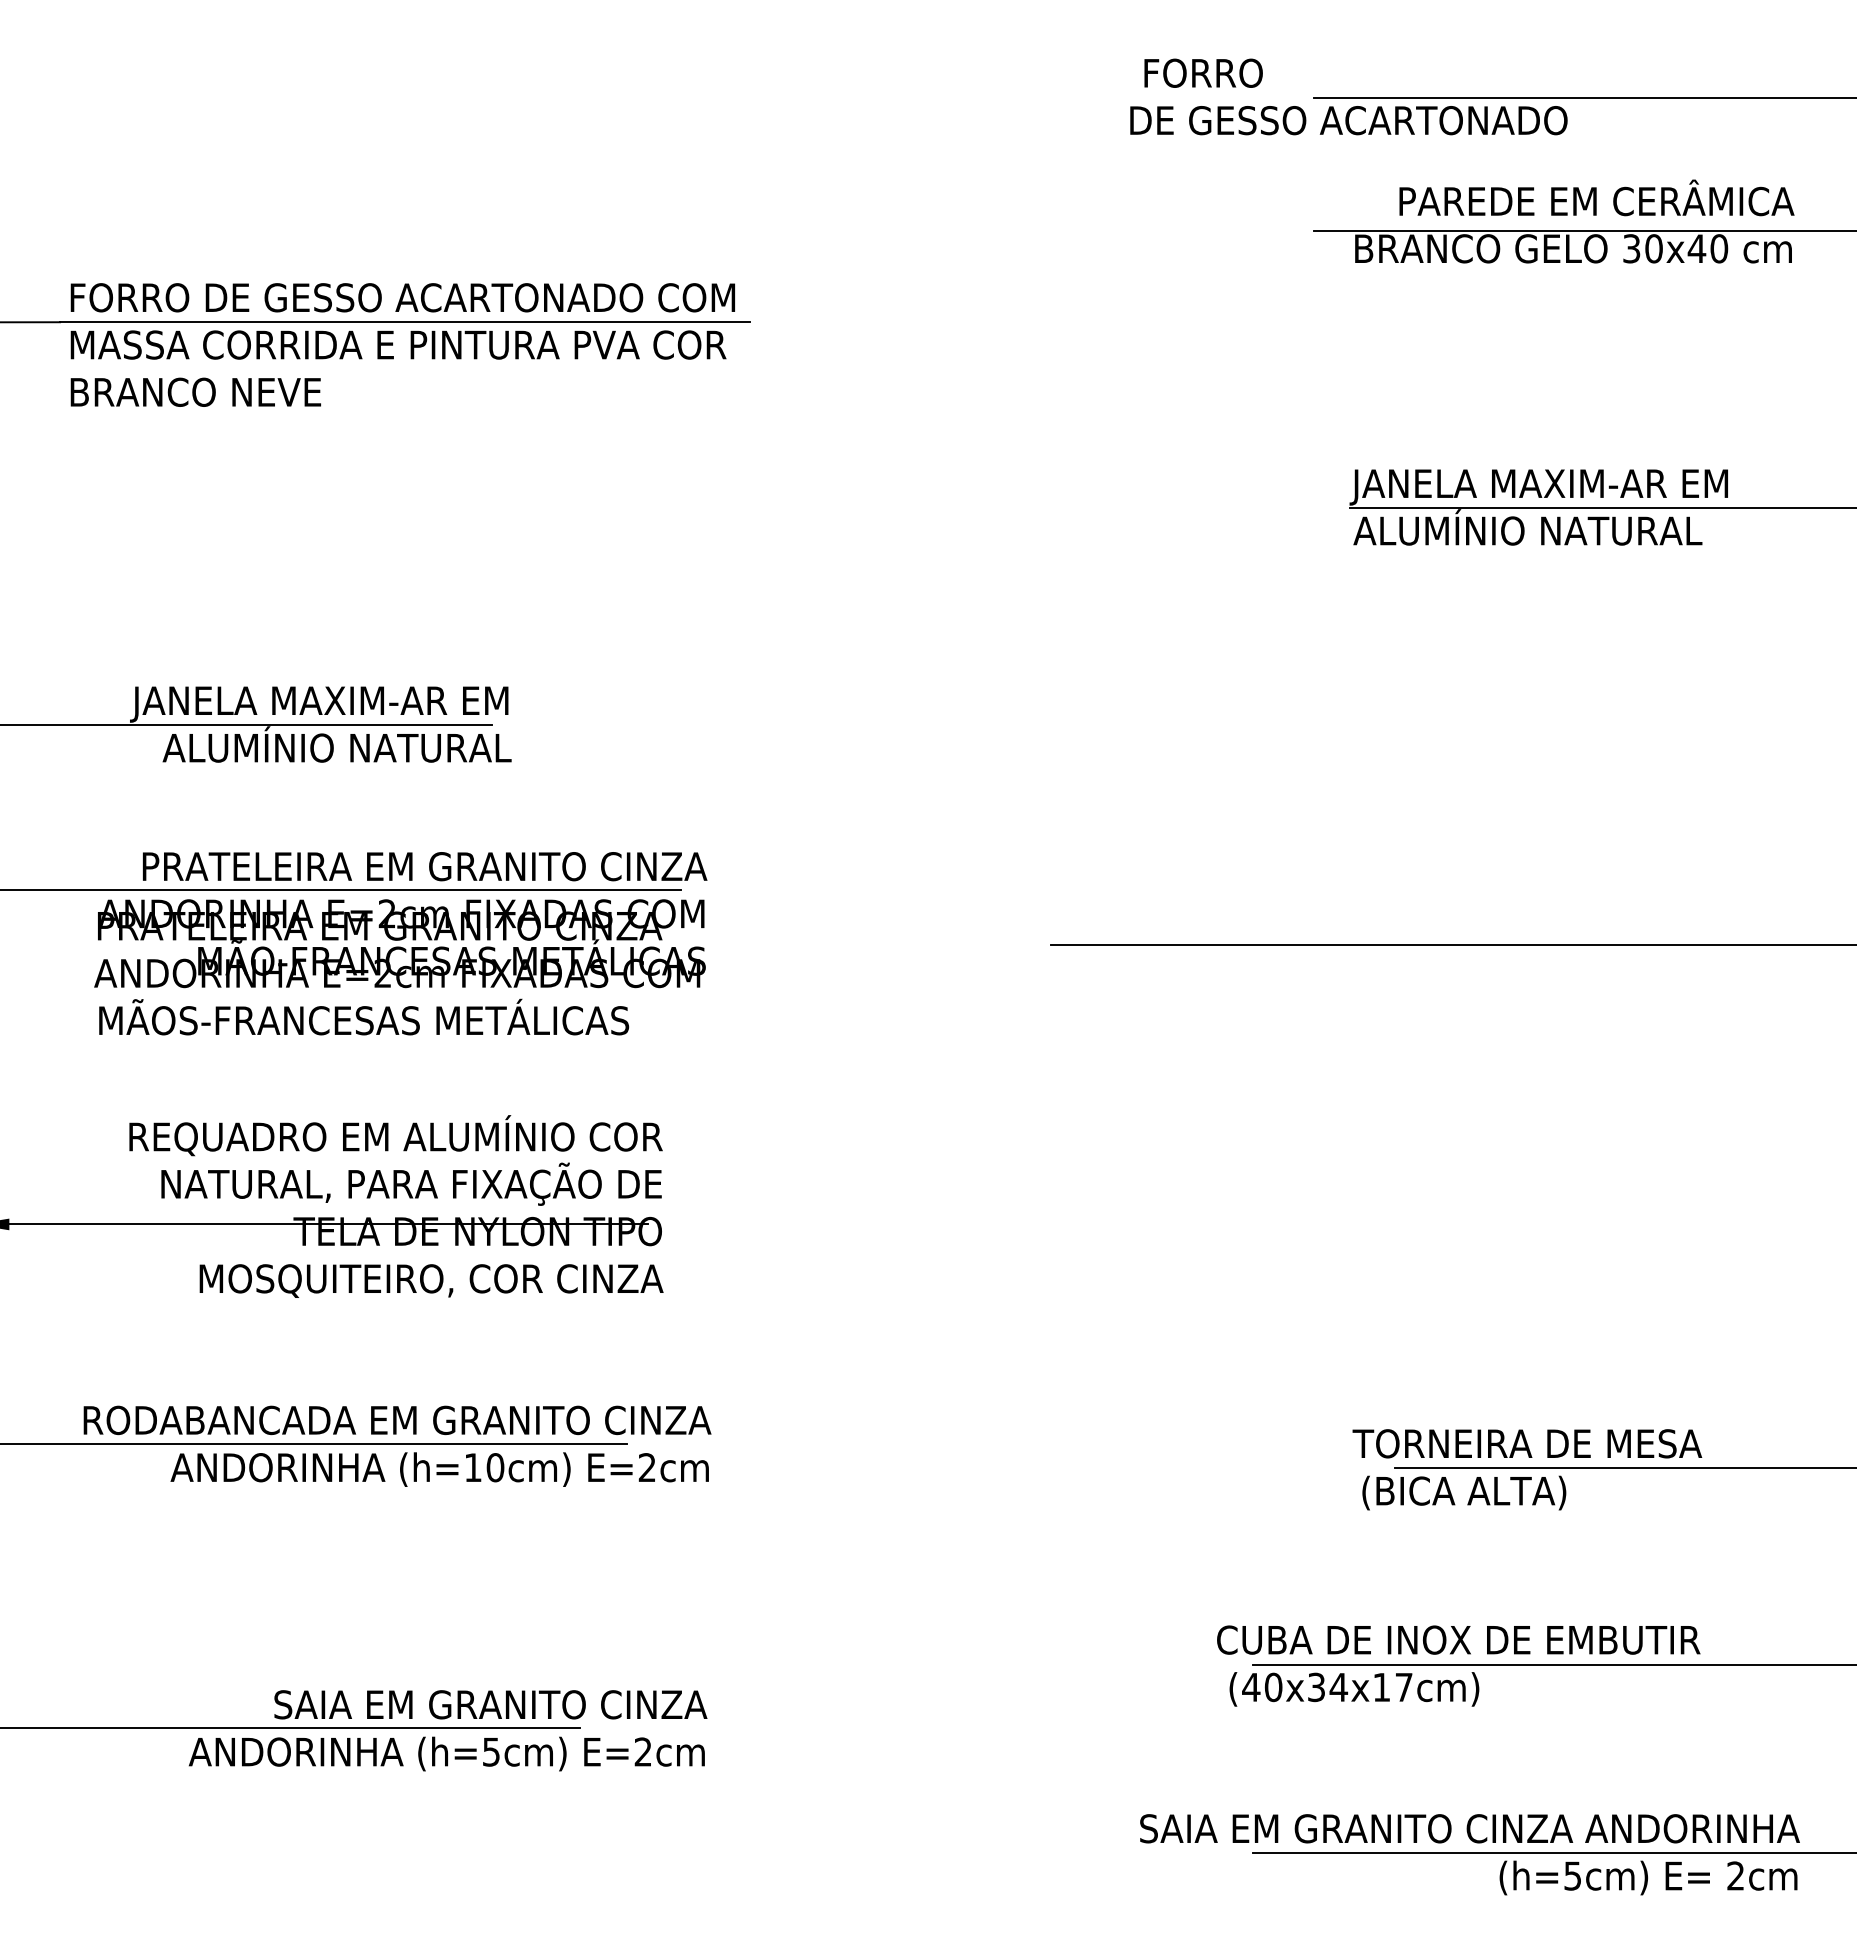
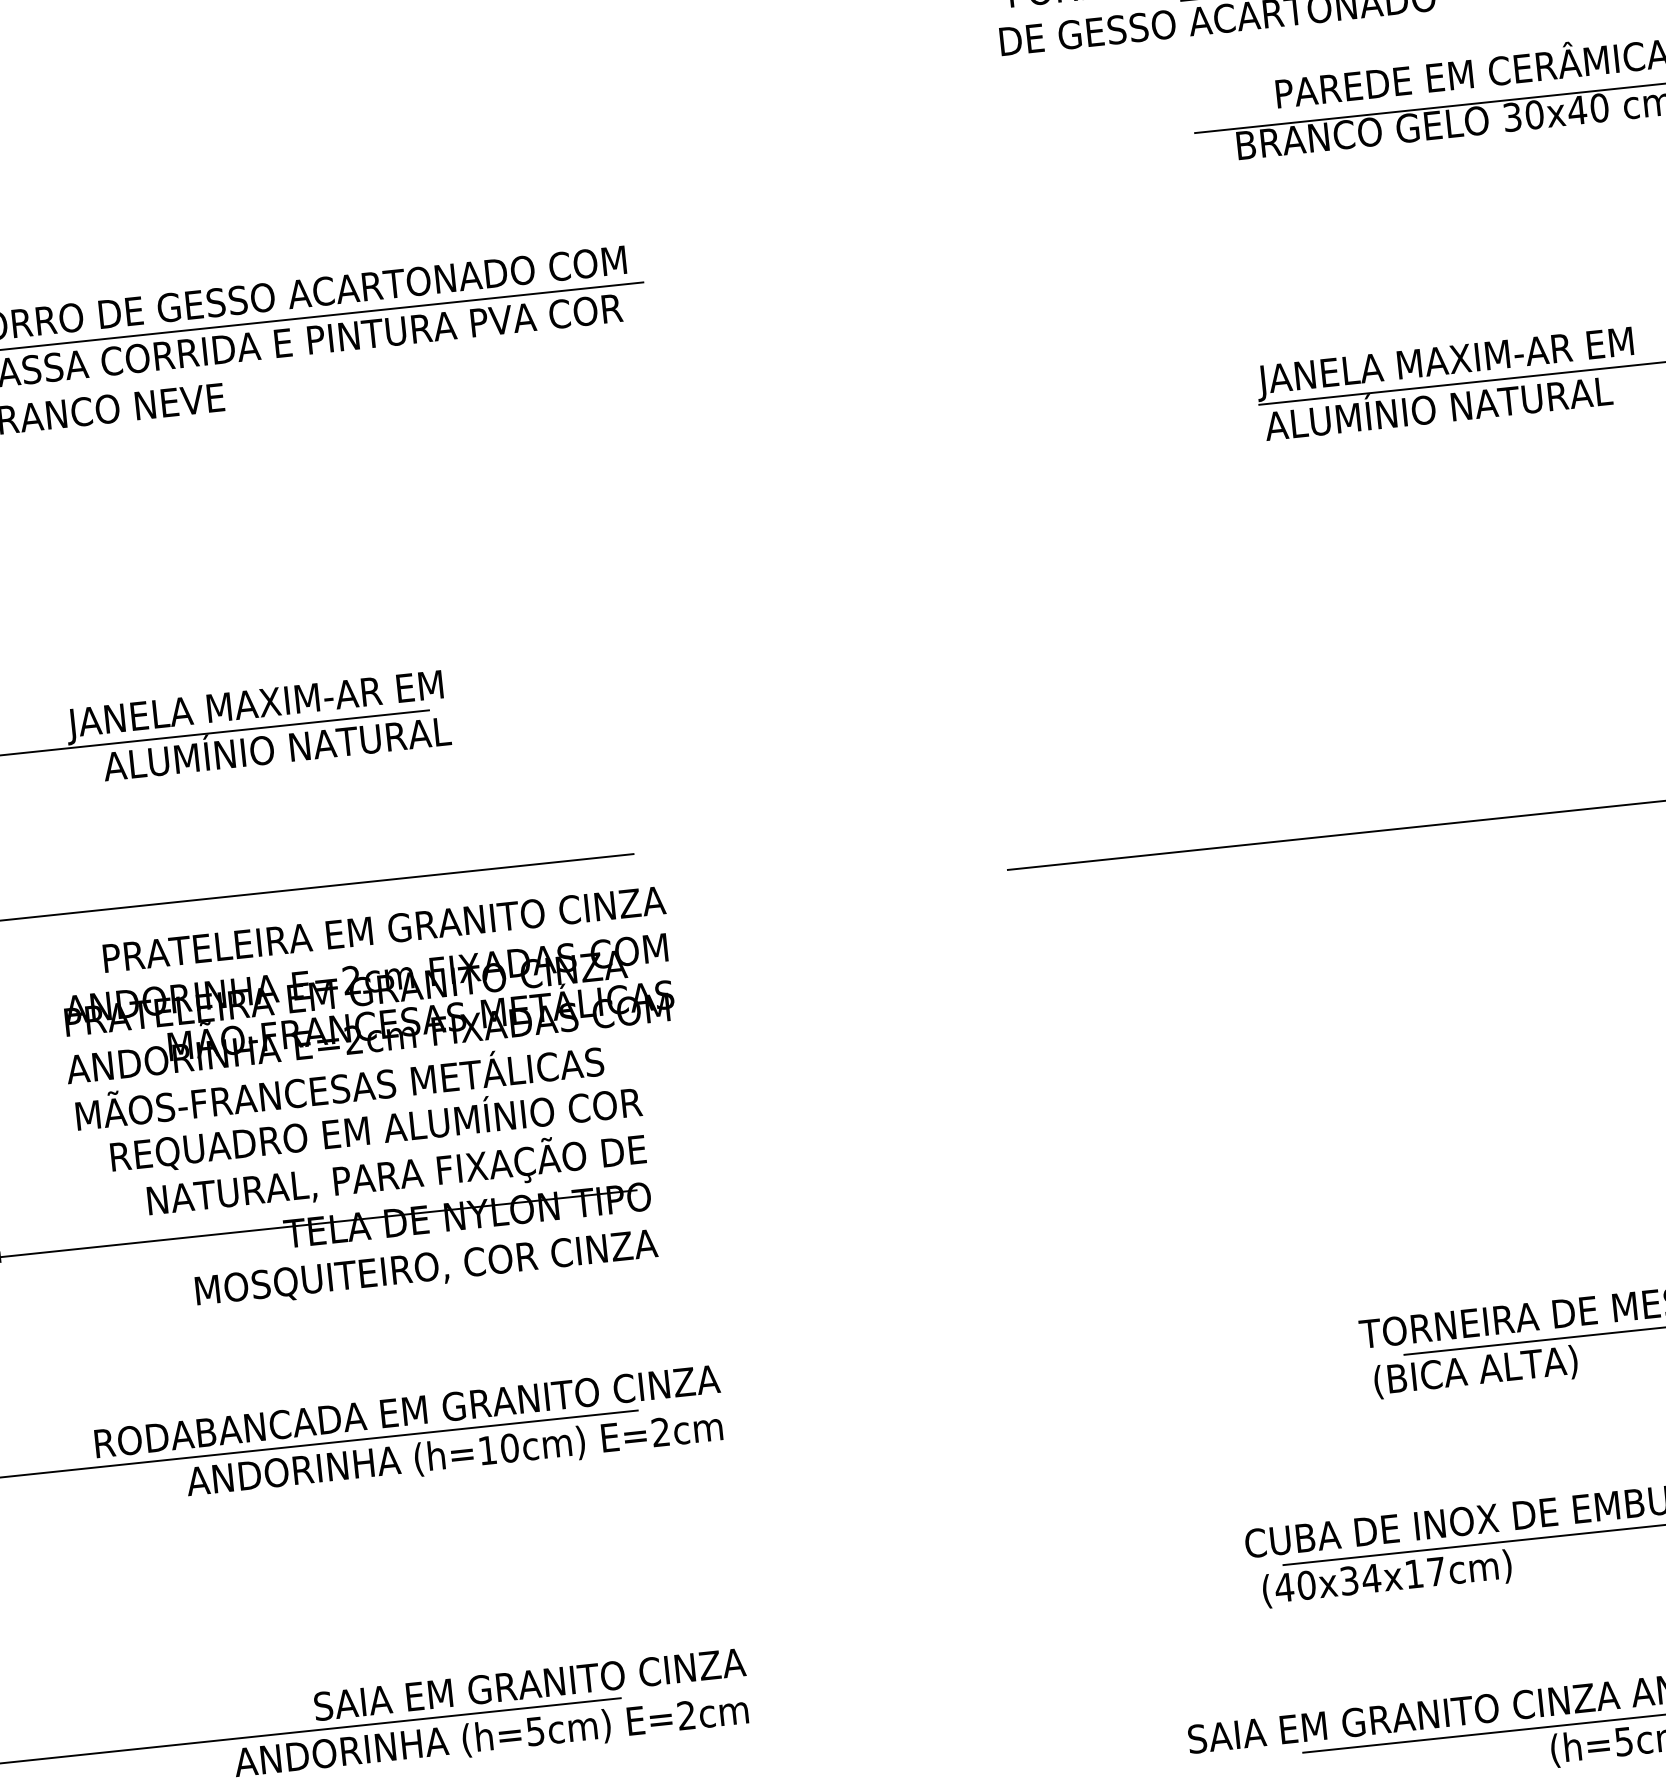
text: (400, 943) -> (368, 1008), moved

